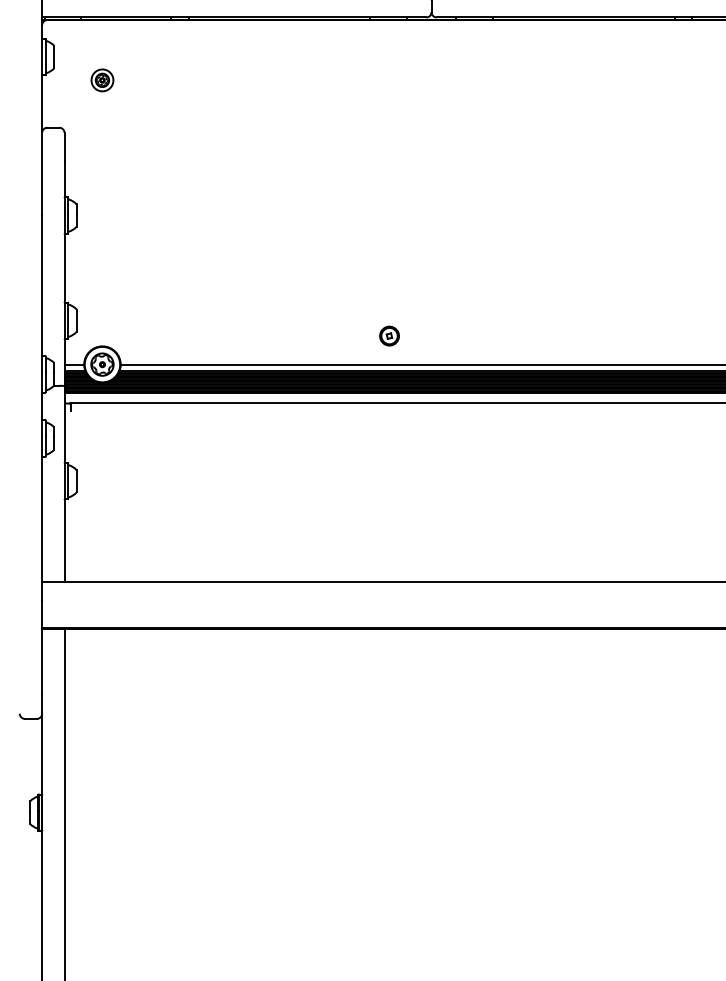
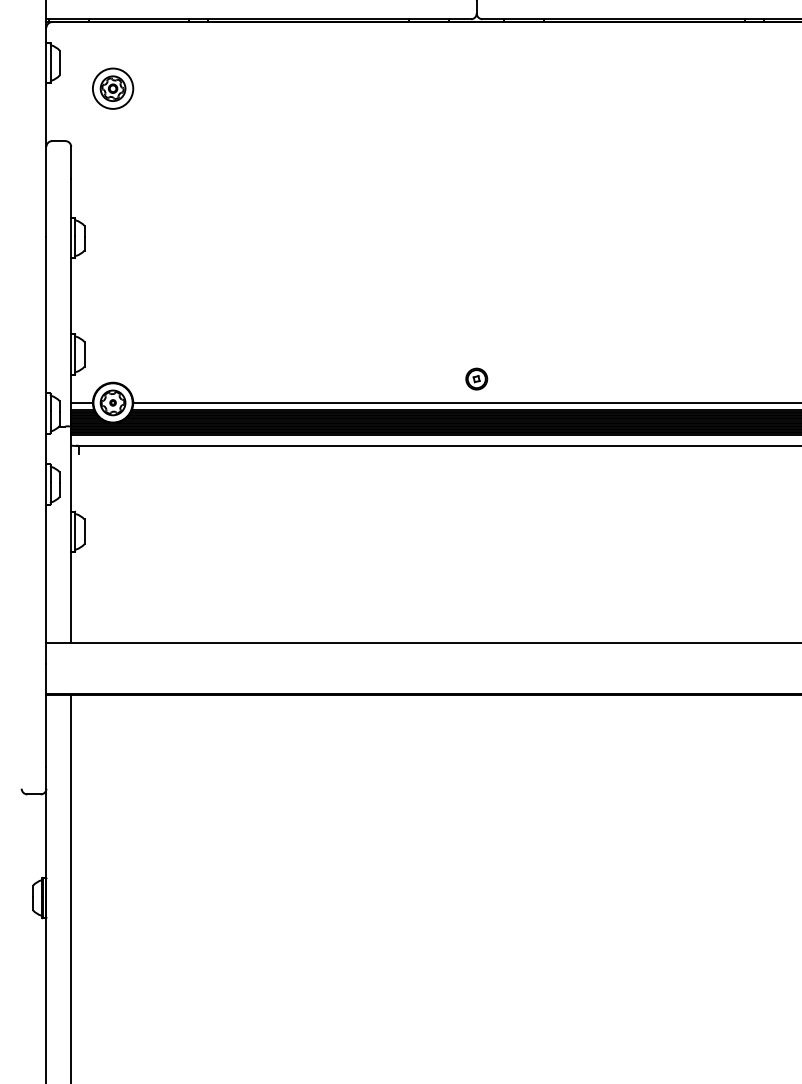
part: (102, 80) -> (113, 88), size x1.67
part: (389, 335) -> (476, 378), moved

